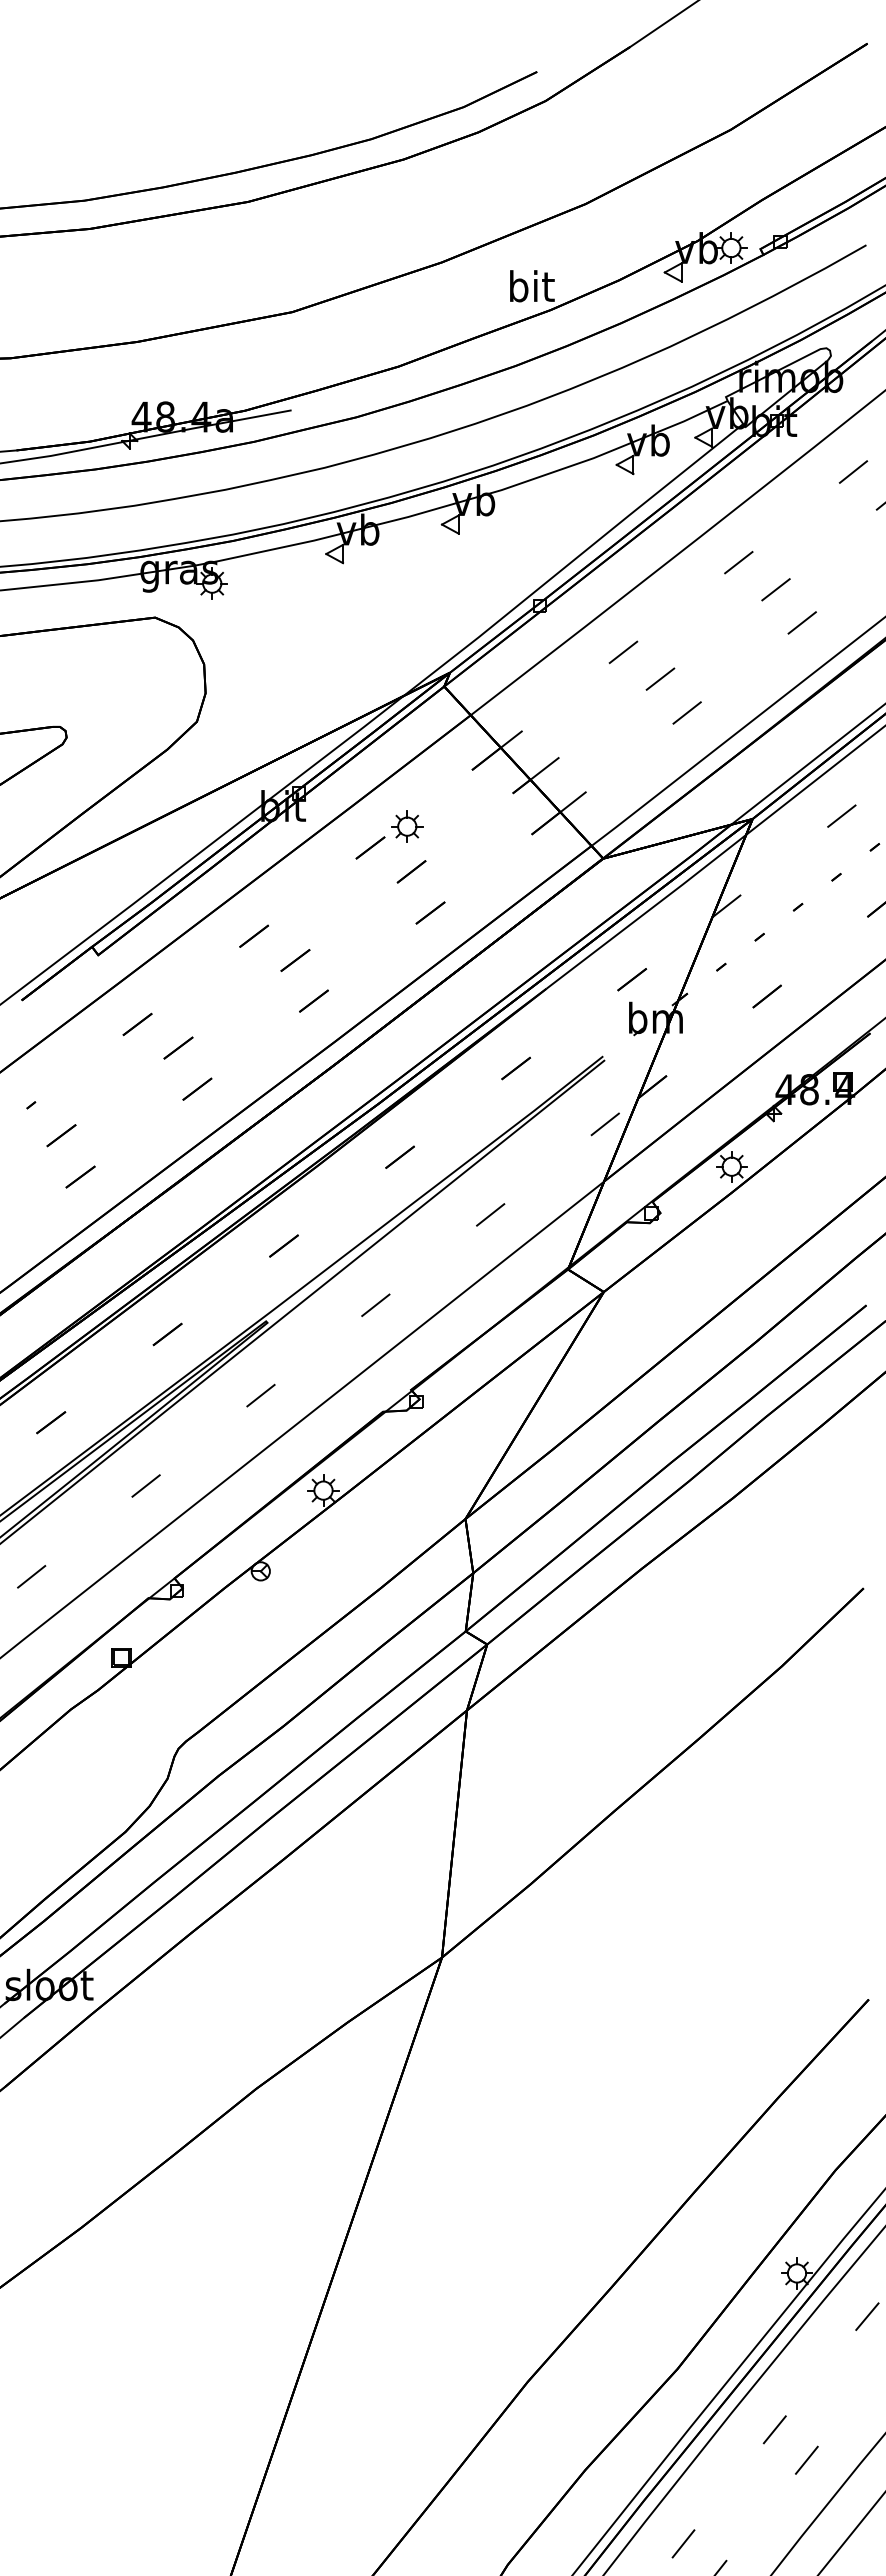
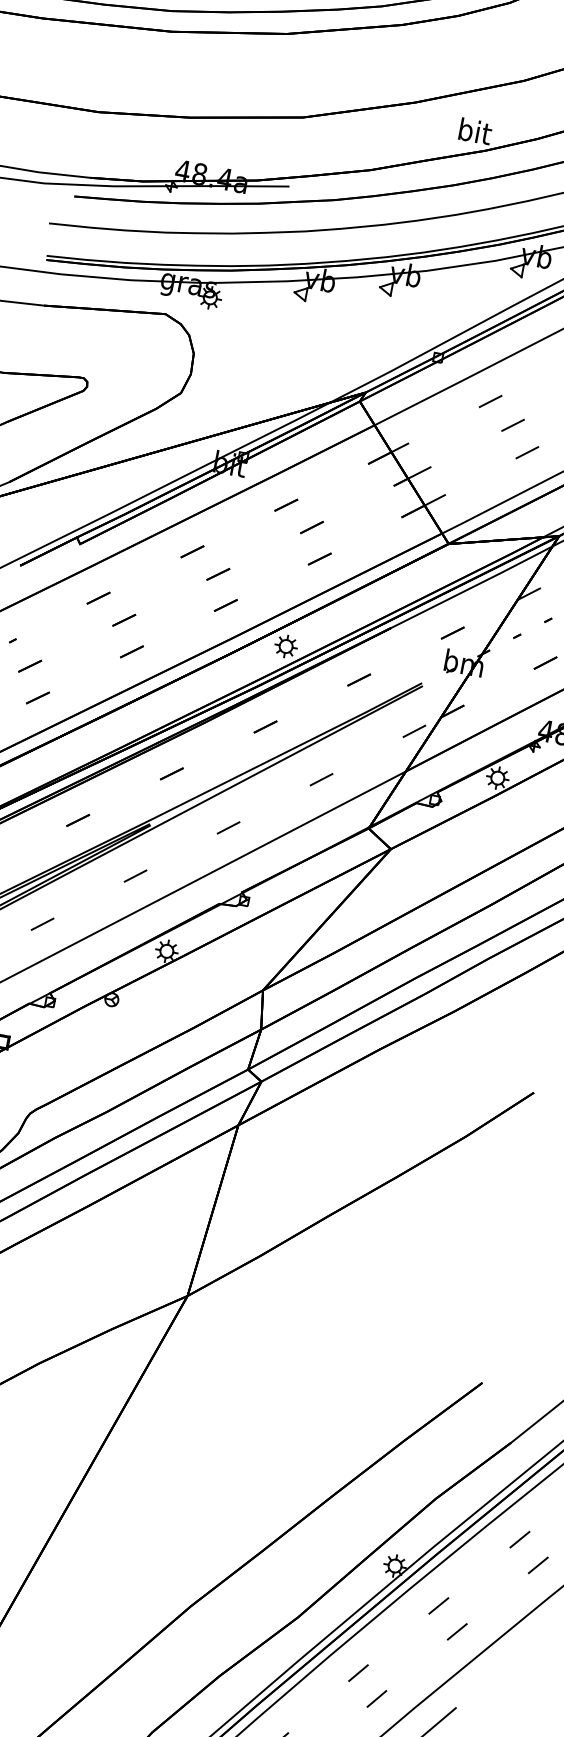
part: (407, 826) -> (286, 646), moved

